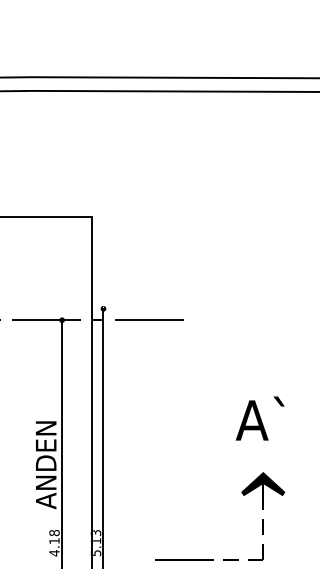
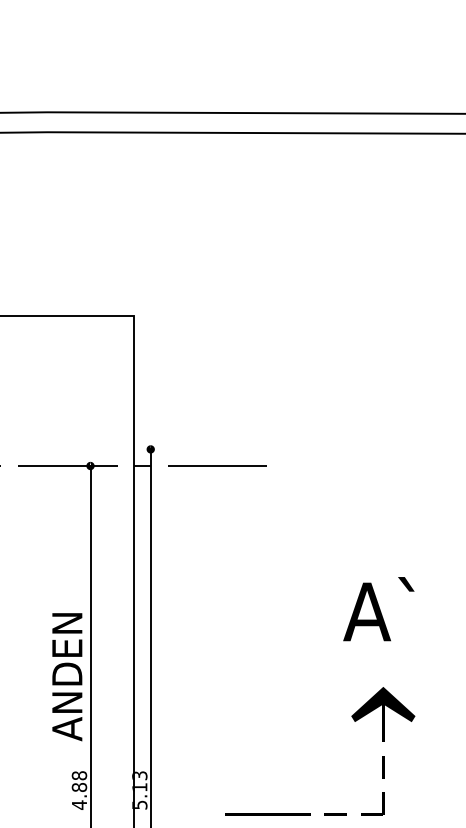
text: (54, 541) -> (79, 788), 4.18 -> 4.88

